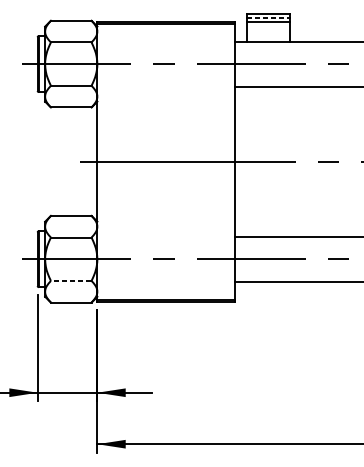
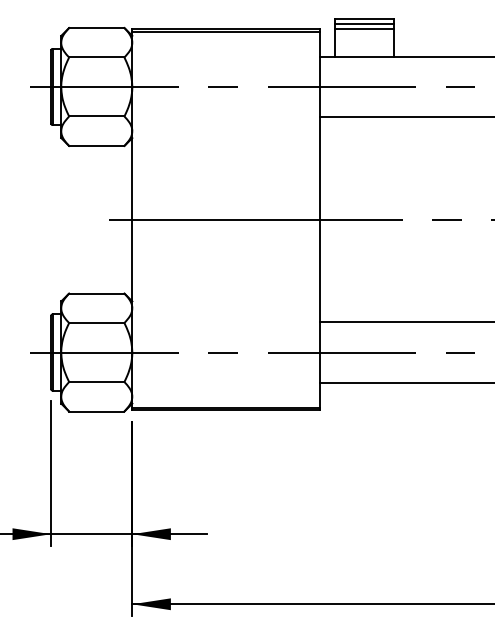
line: (268, 18) -> (365, 24), dashed -> solid
line: (71, 281) -> (96, 382), dashed -> solid

